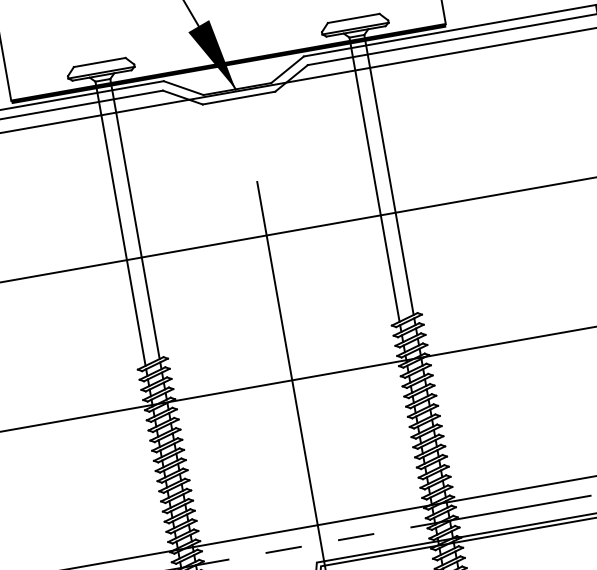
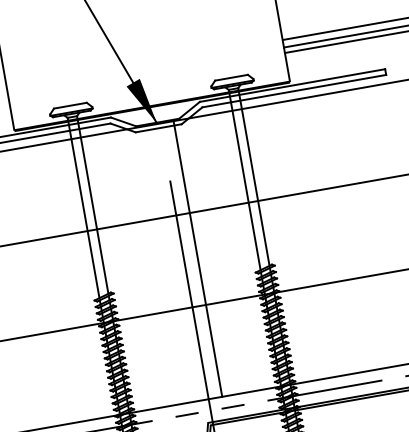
line: (300, 303) -> (197, 258), added

